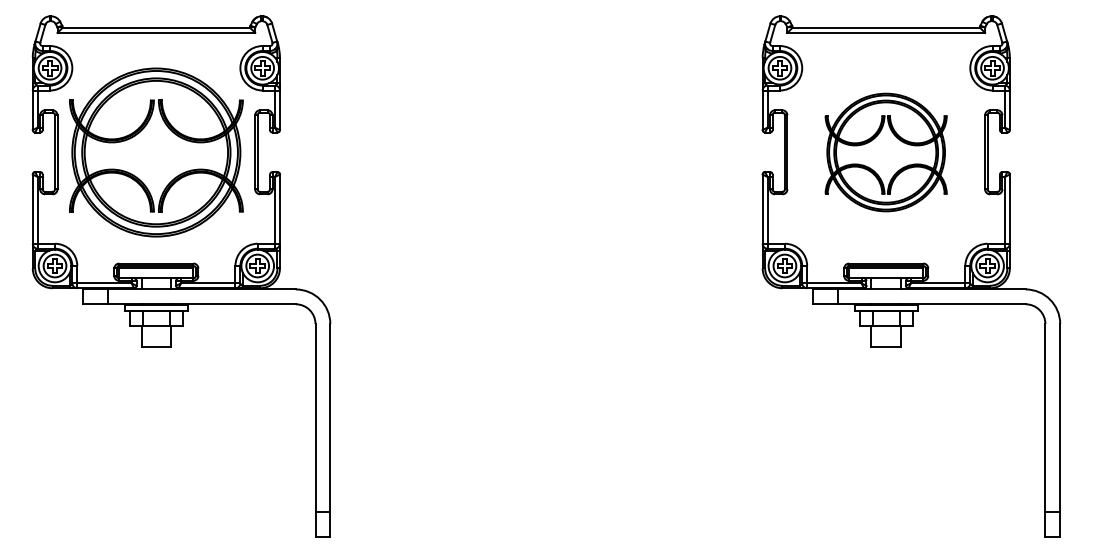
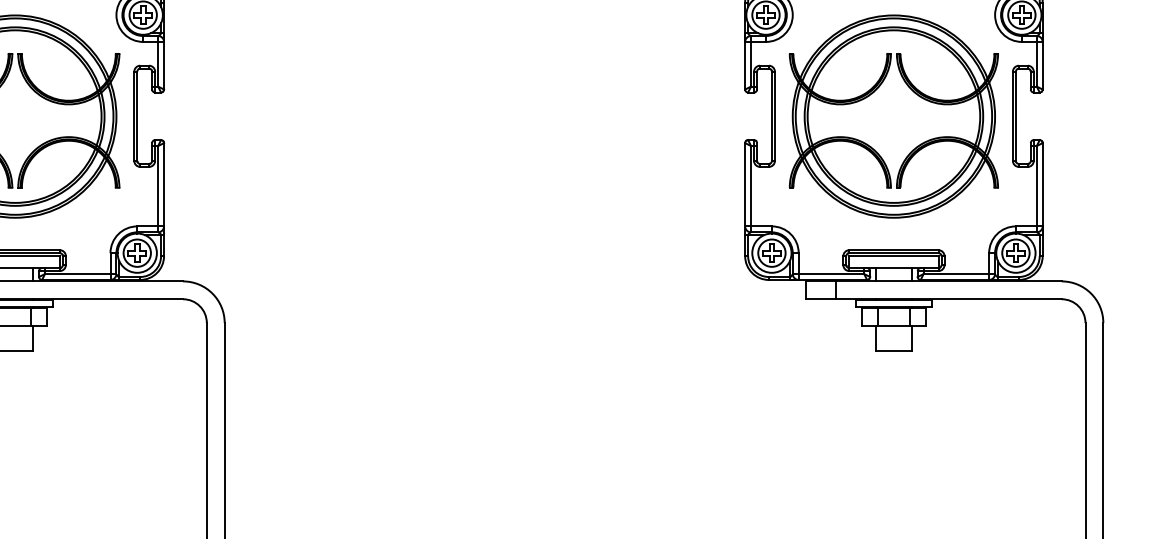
part: (885, 152) -> (893, 116), size x1.43

